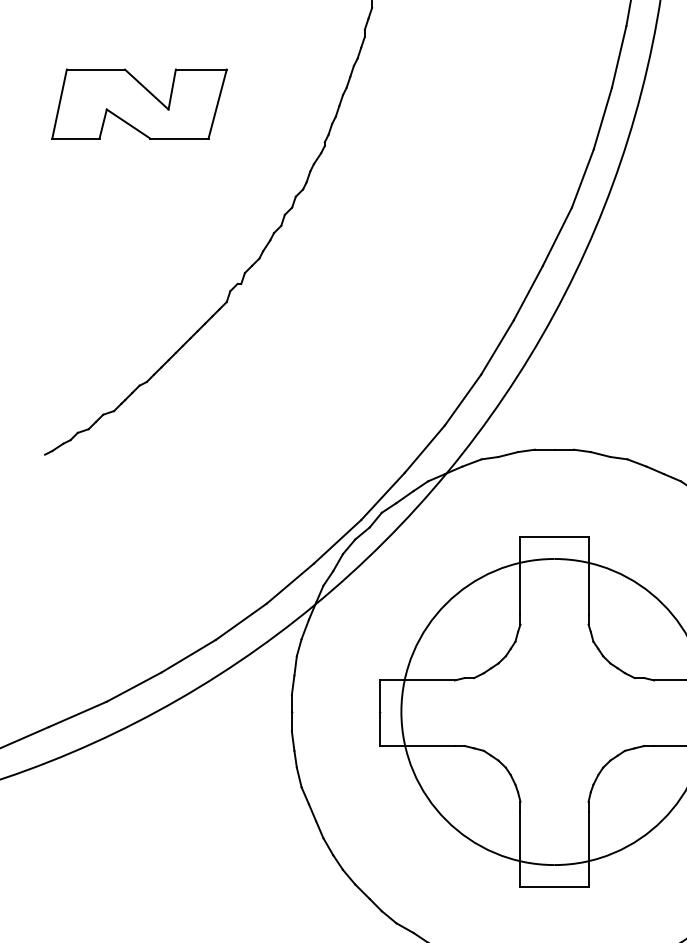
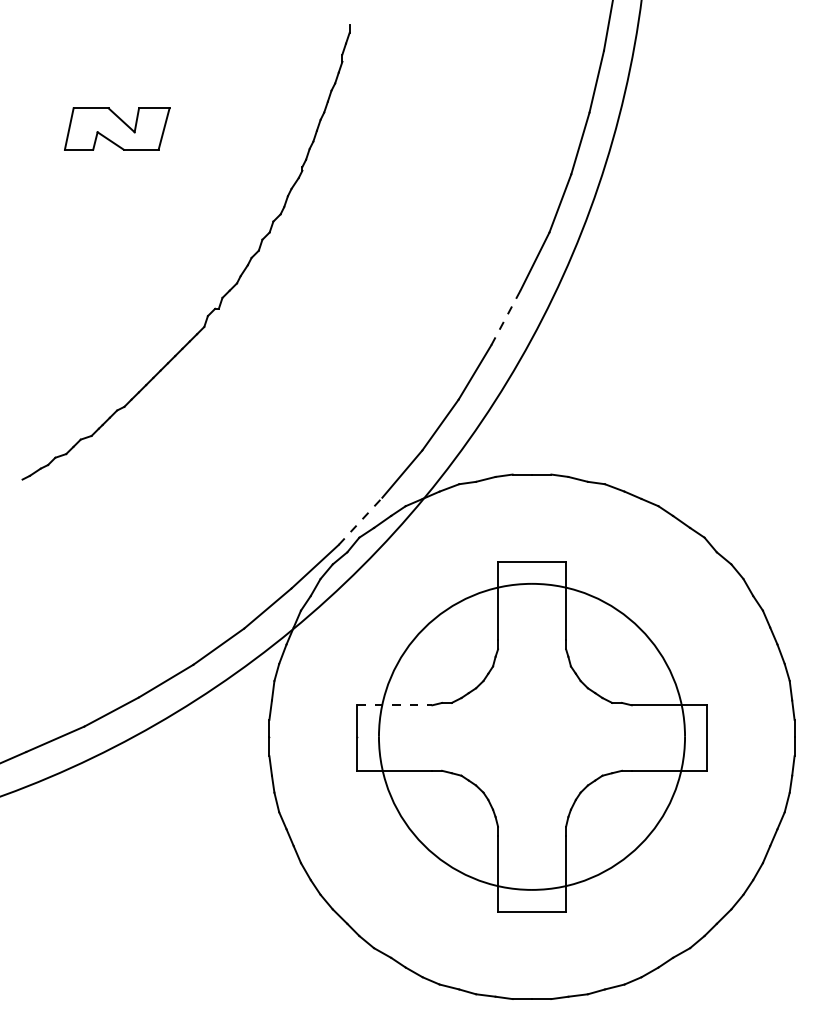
part: (139, 103) -> (117, 128), size x0.6
line: (527, 292) -> (505, 317), solid -> dashed
line: (382, 495) -> (360, 520), solid -> dashed
line: (416, 680) -> (394, 705), solid -> dashed

